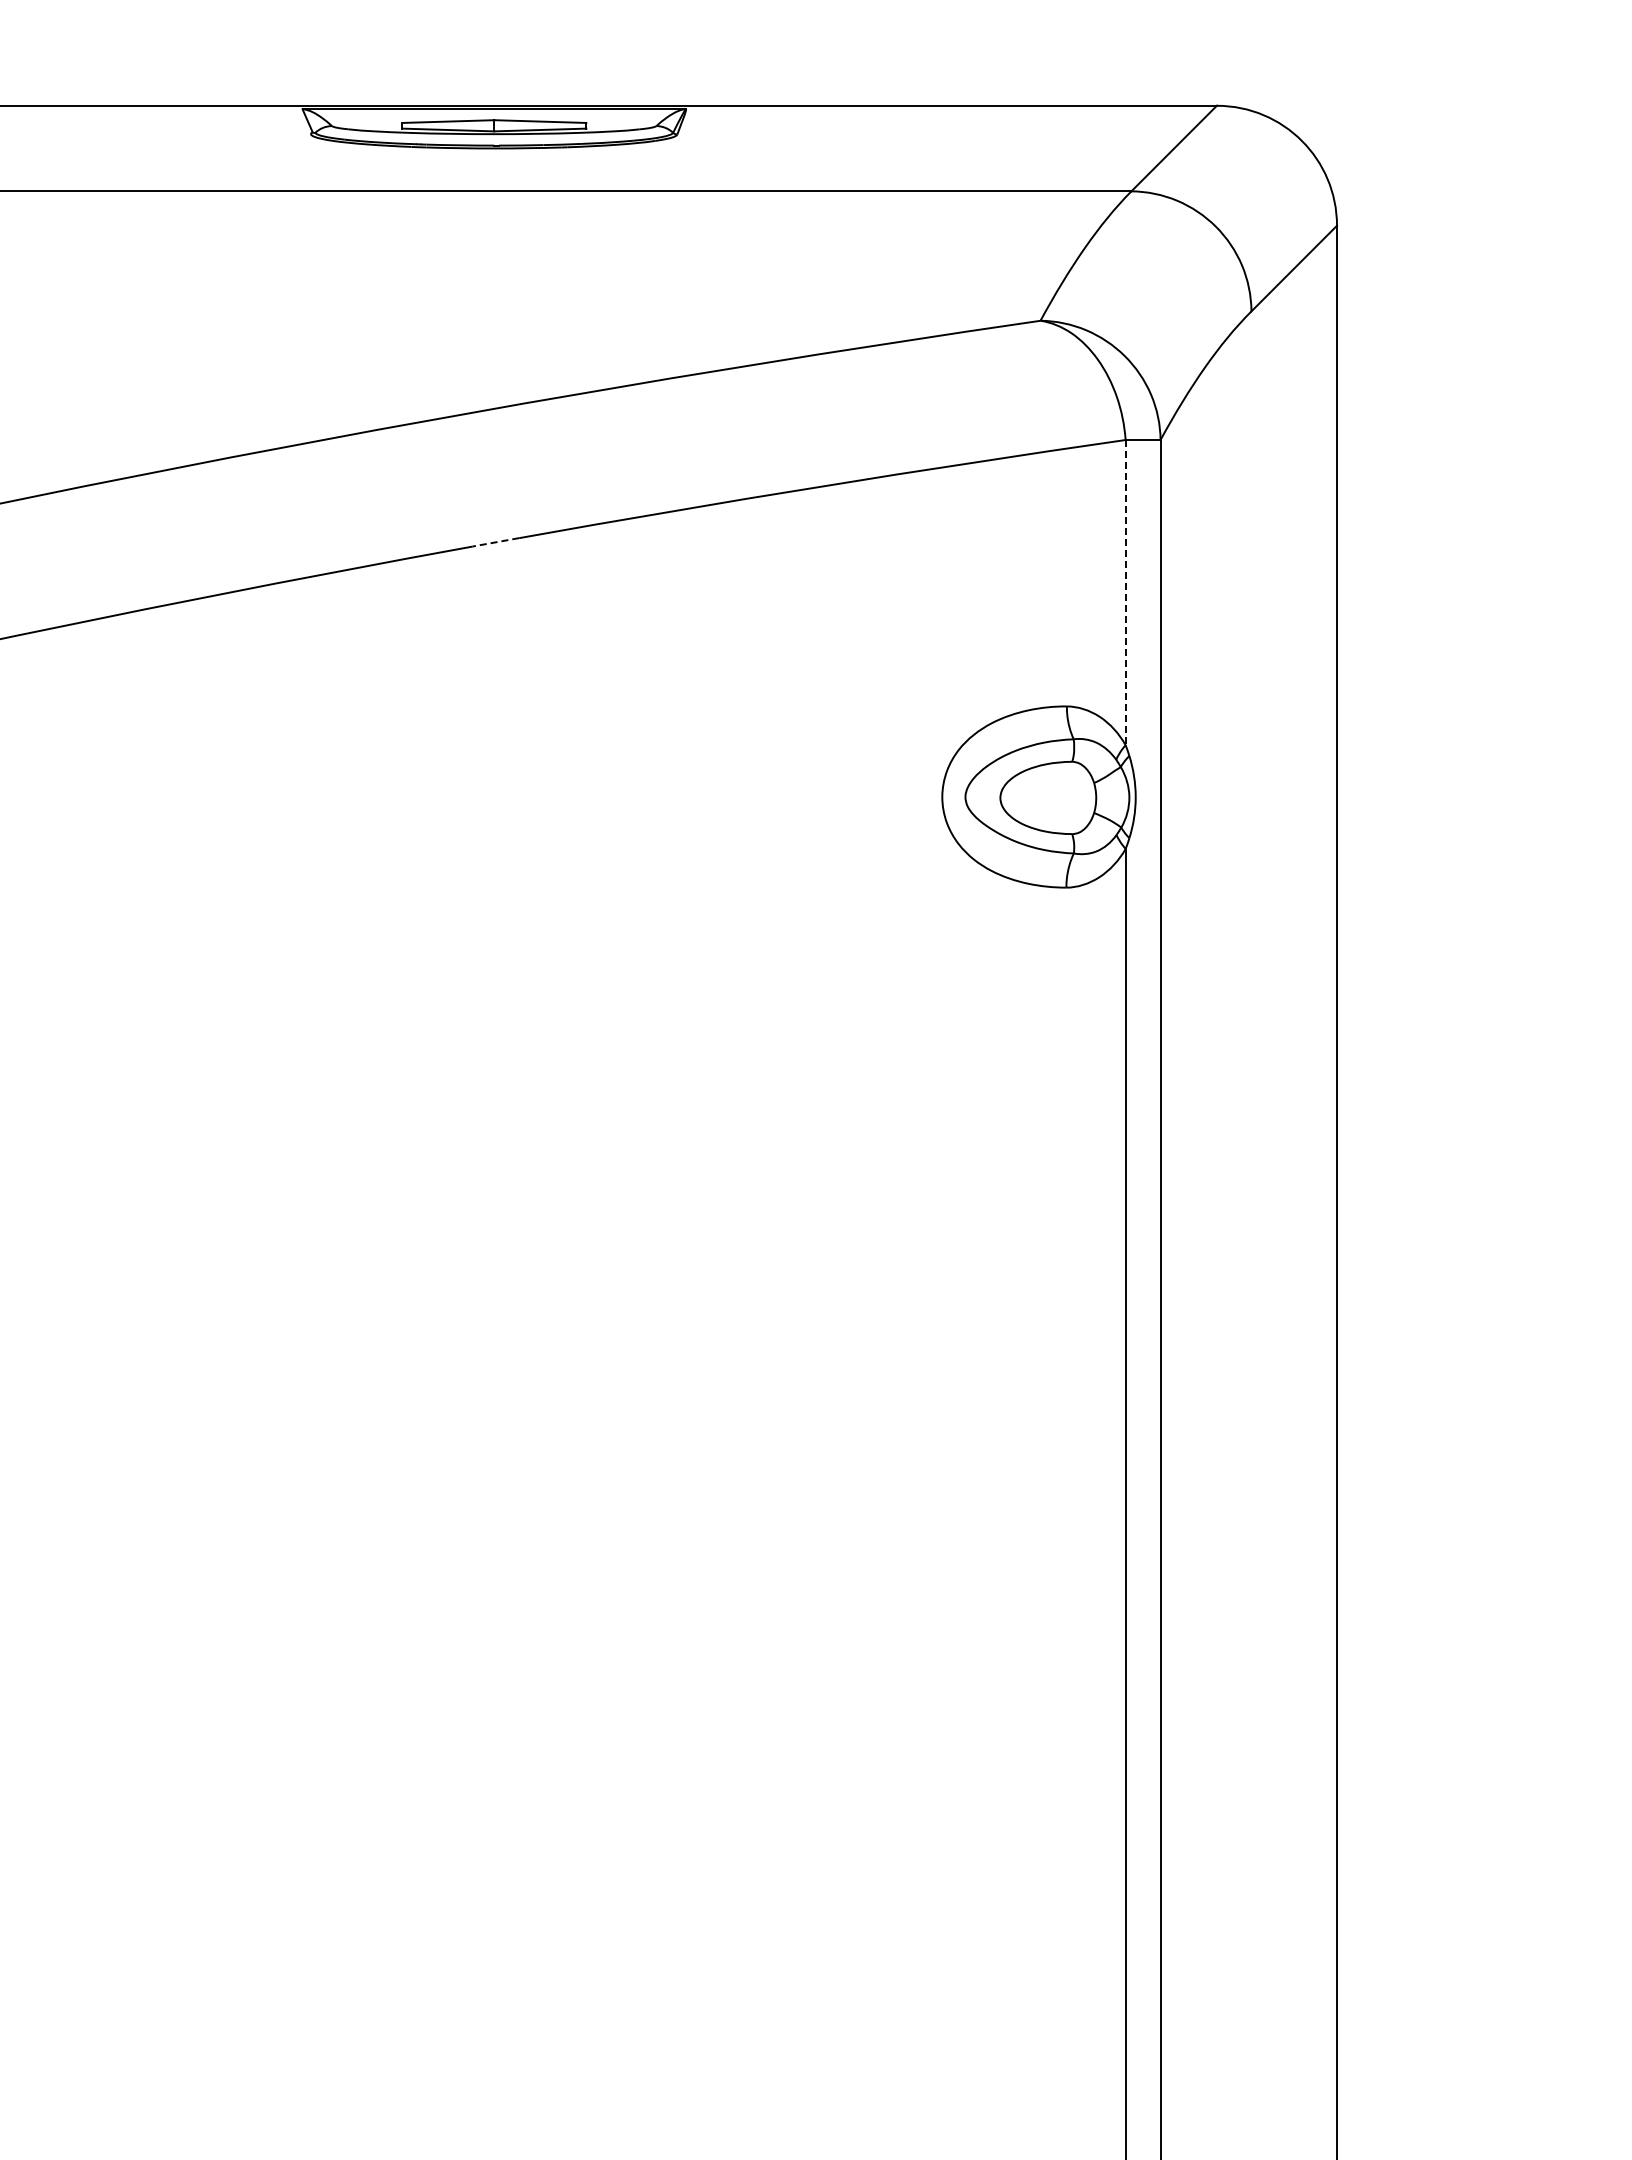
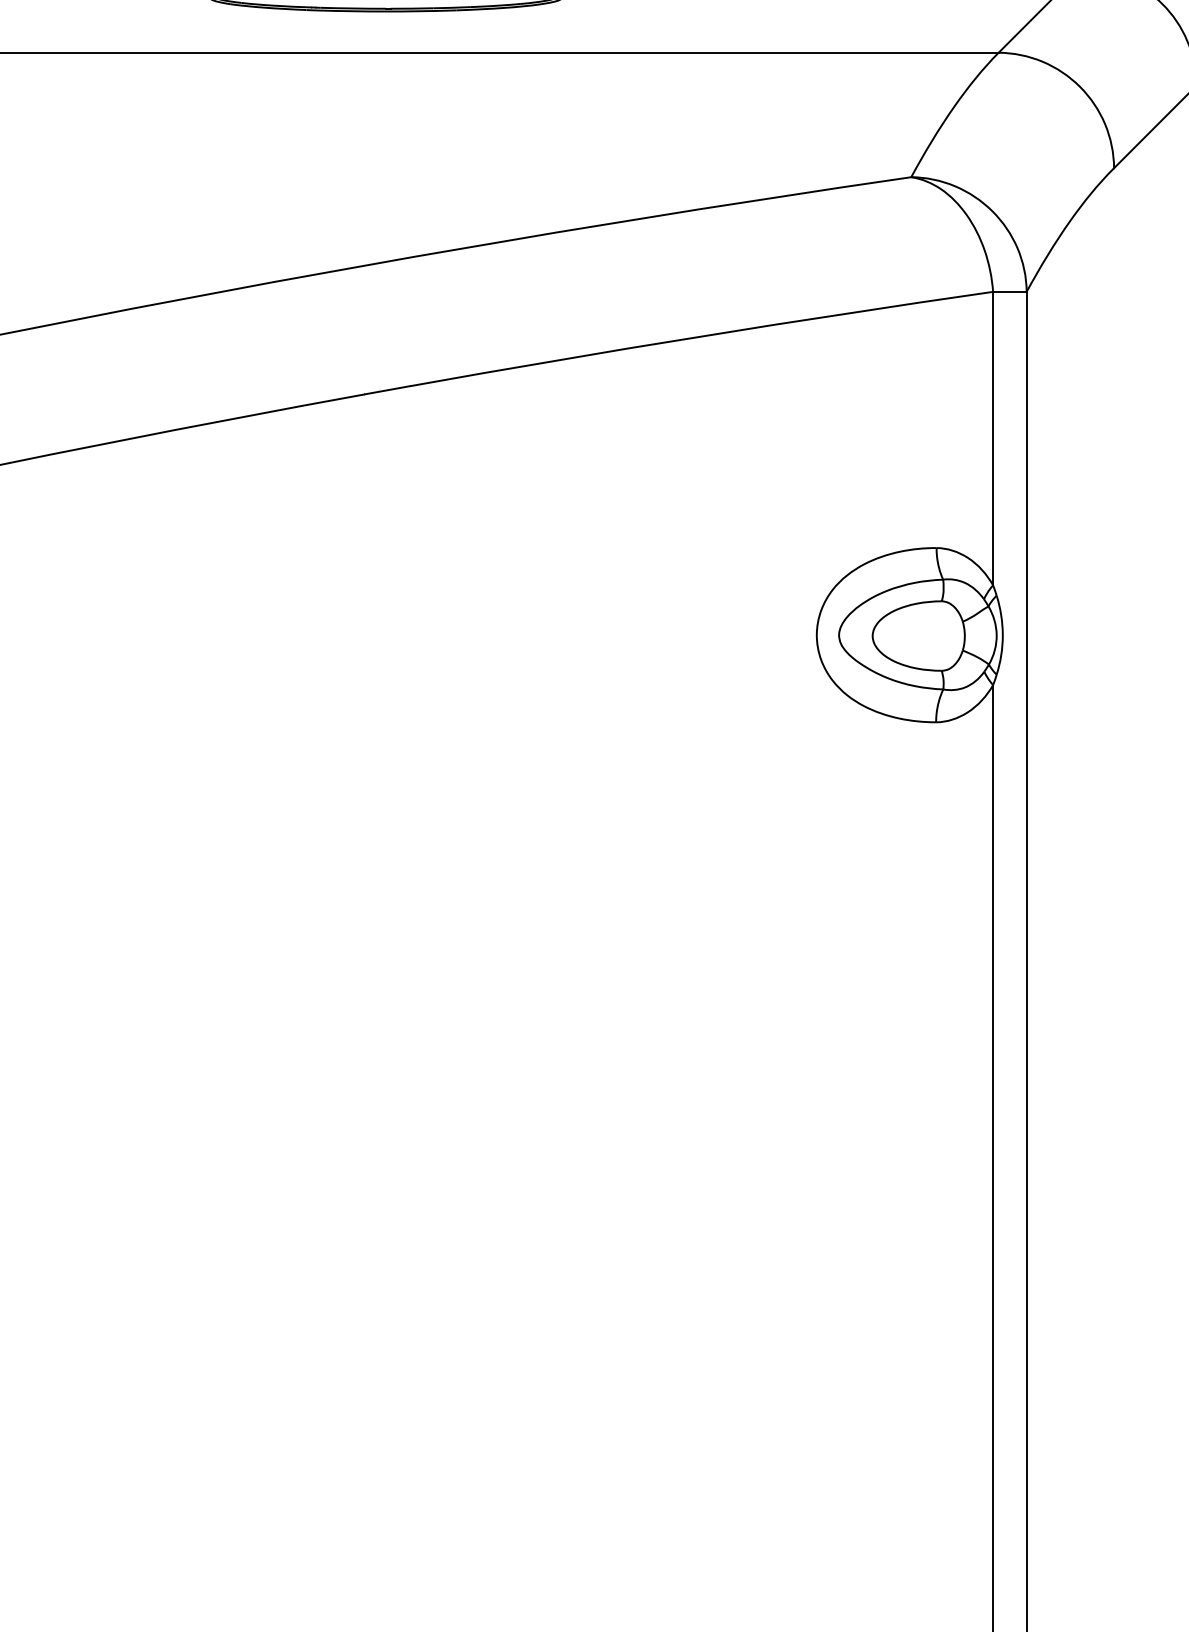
line: (495, 542) -> (387, 390), dashed -> solid
line: (1125, 592) -> (992, 438), dashed -> solid

